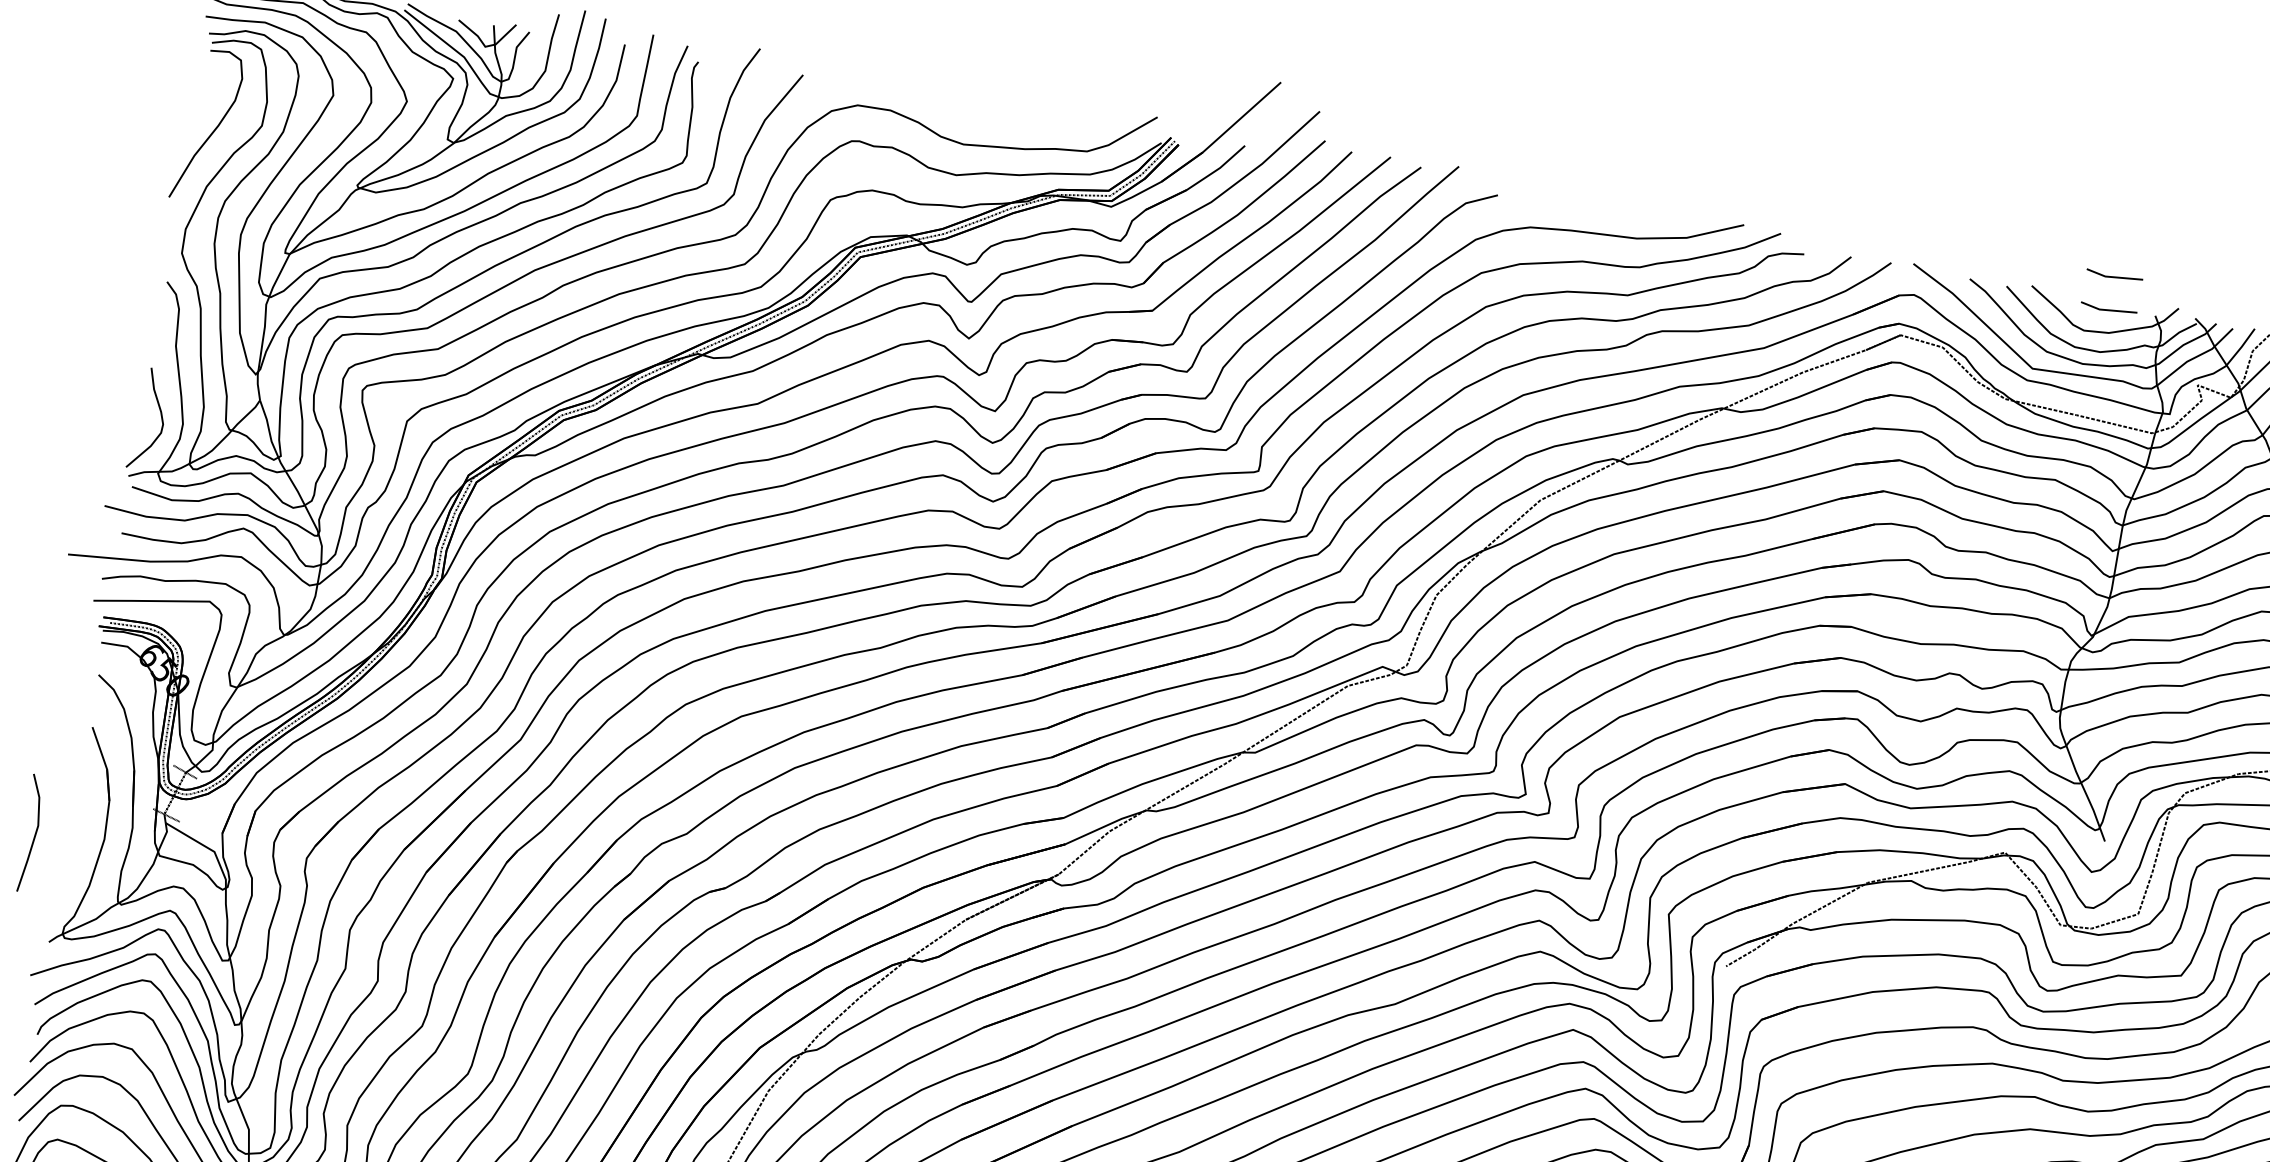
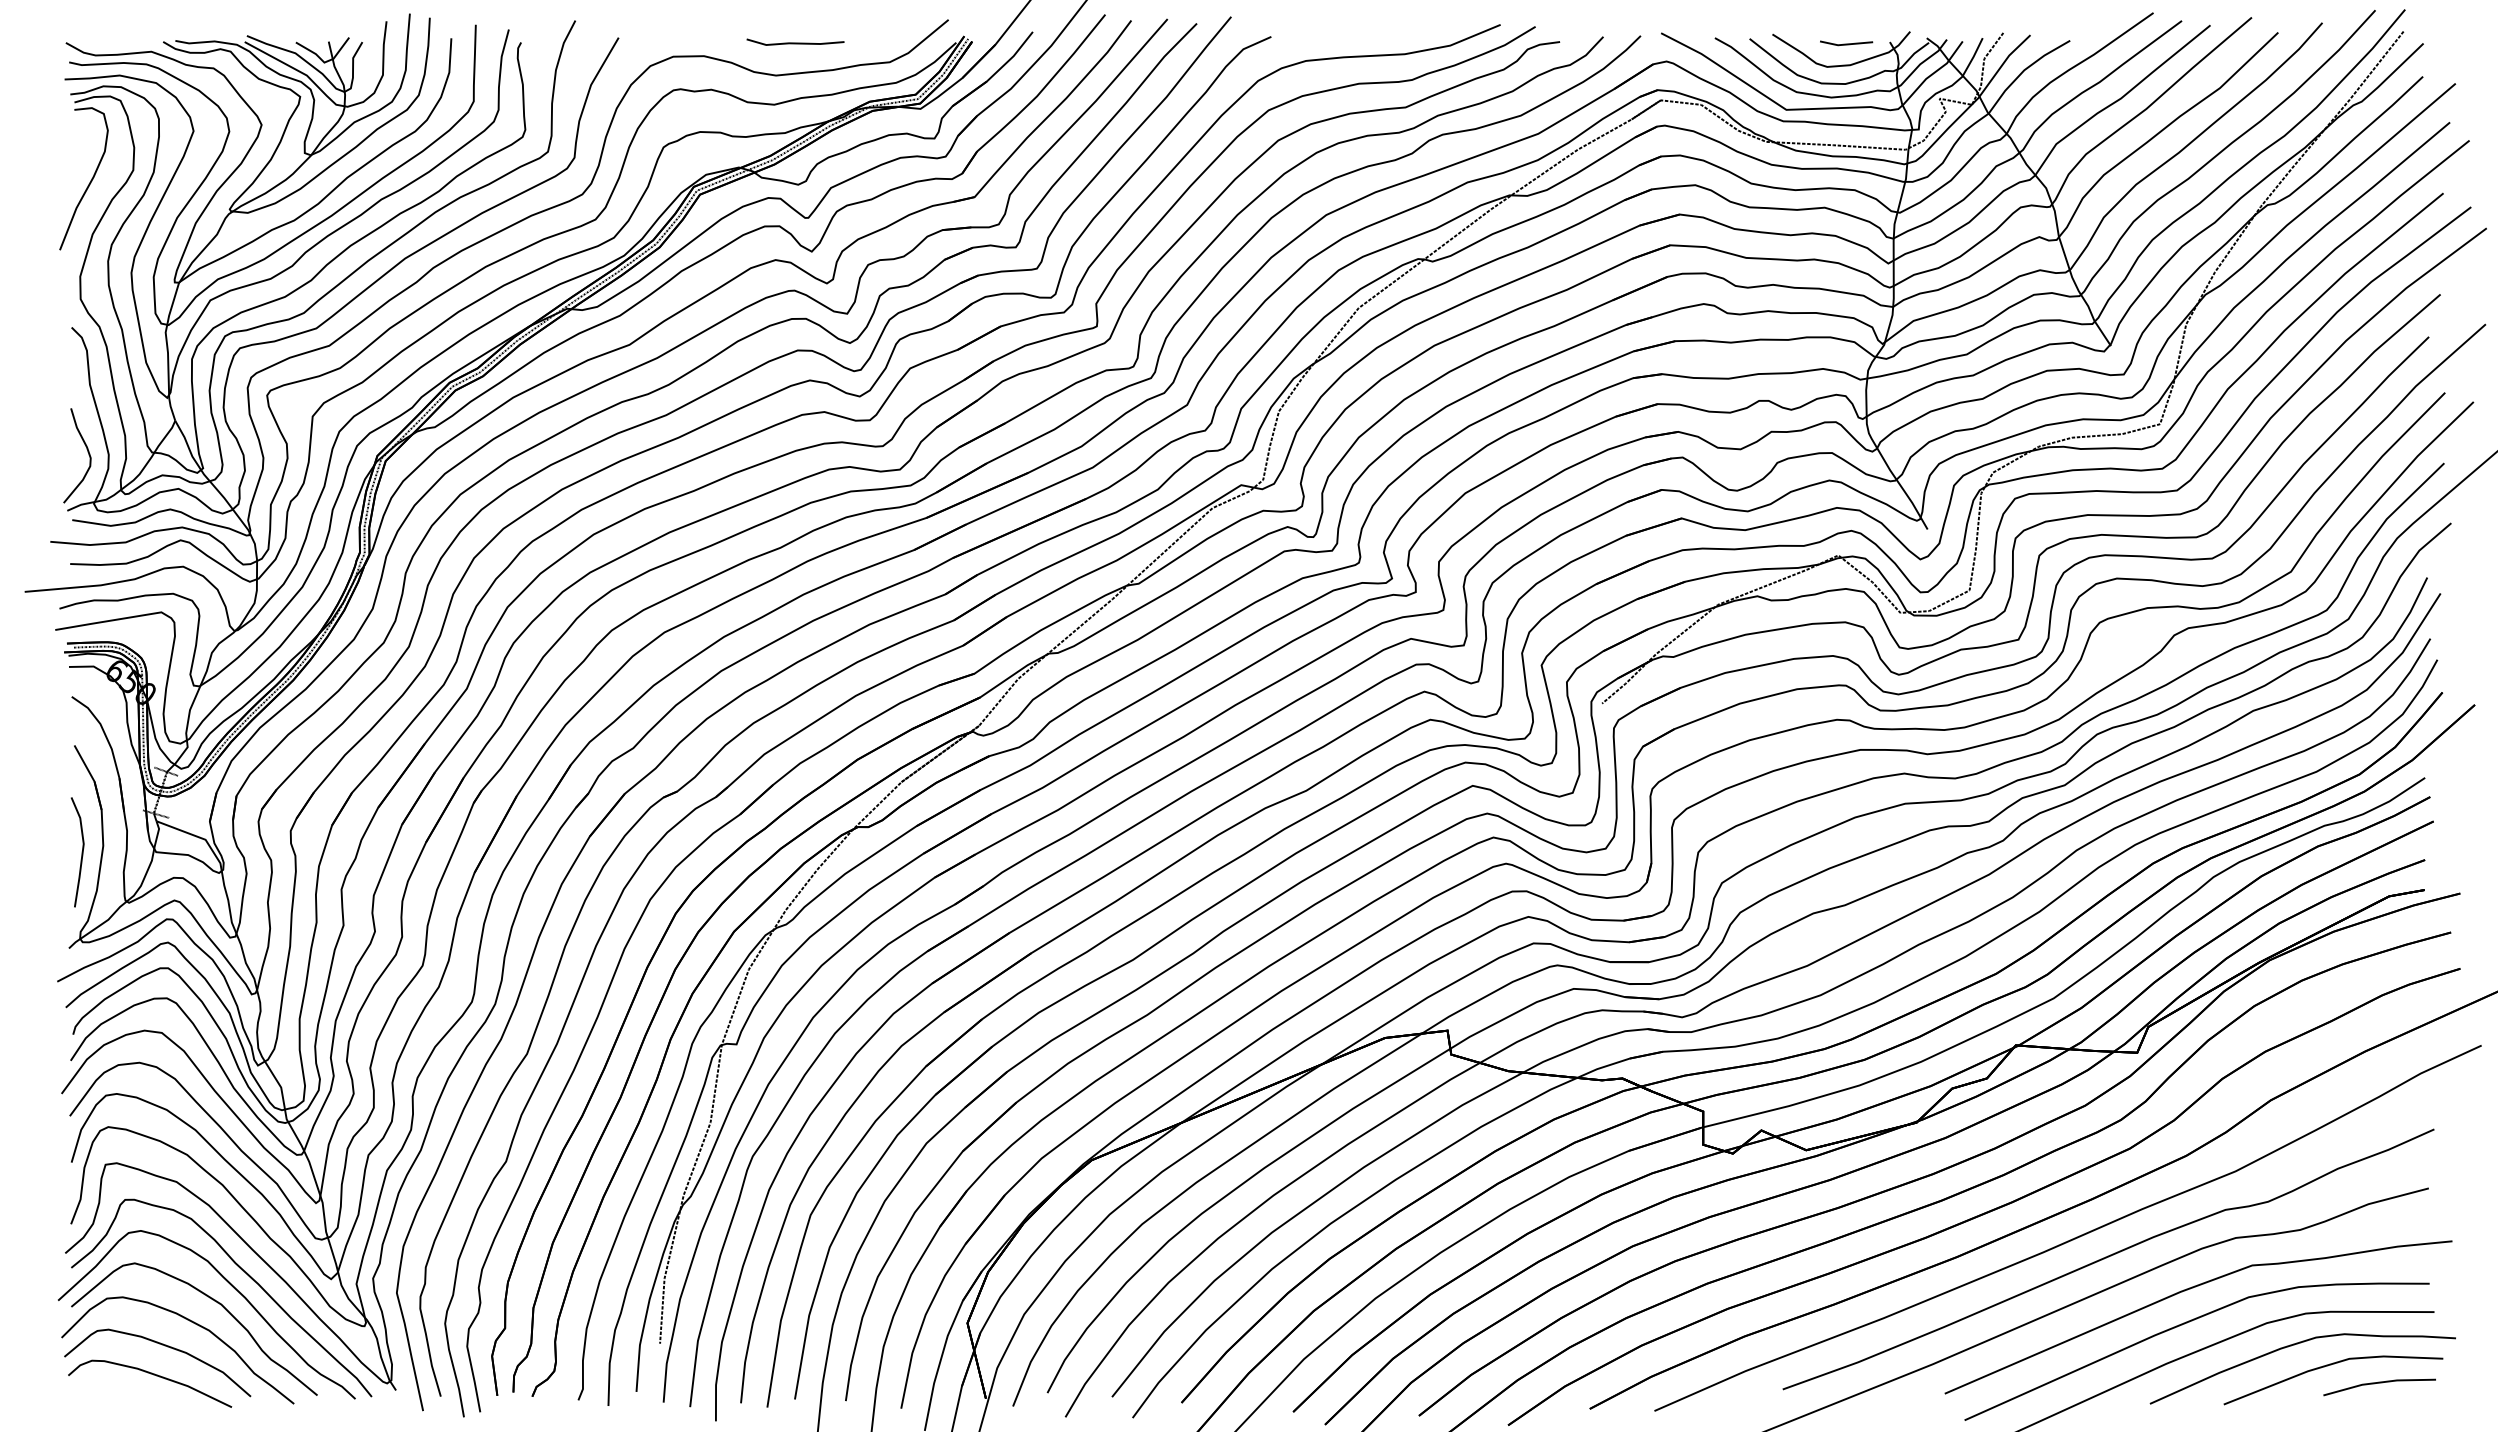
line: (990, 112) -> (795, 42), added
line: (2114, 276) -> (1846, 12), removed
line: (34, 834) -> (81, 852), moved

